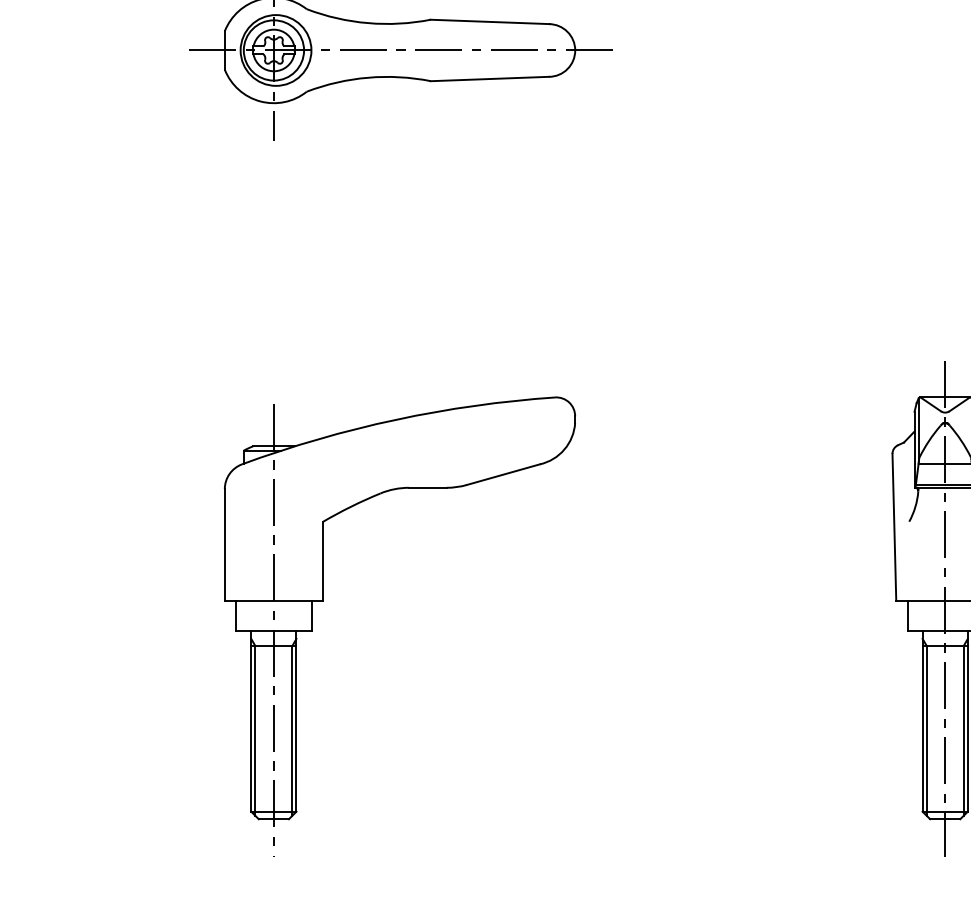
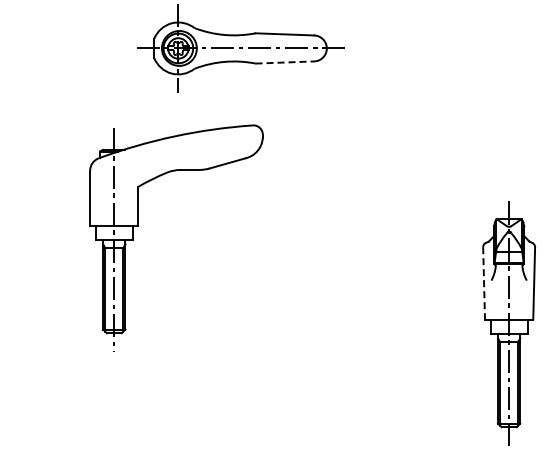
line: (491, 78) -> (285, 62), solid -> dashed
line: (895, 527) -> (484, 283), solid -> dashed
part: (322, 602) -> (138, 226), moved

